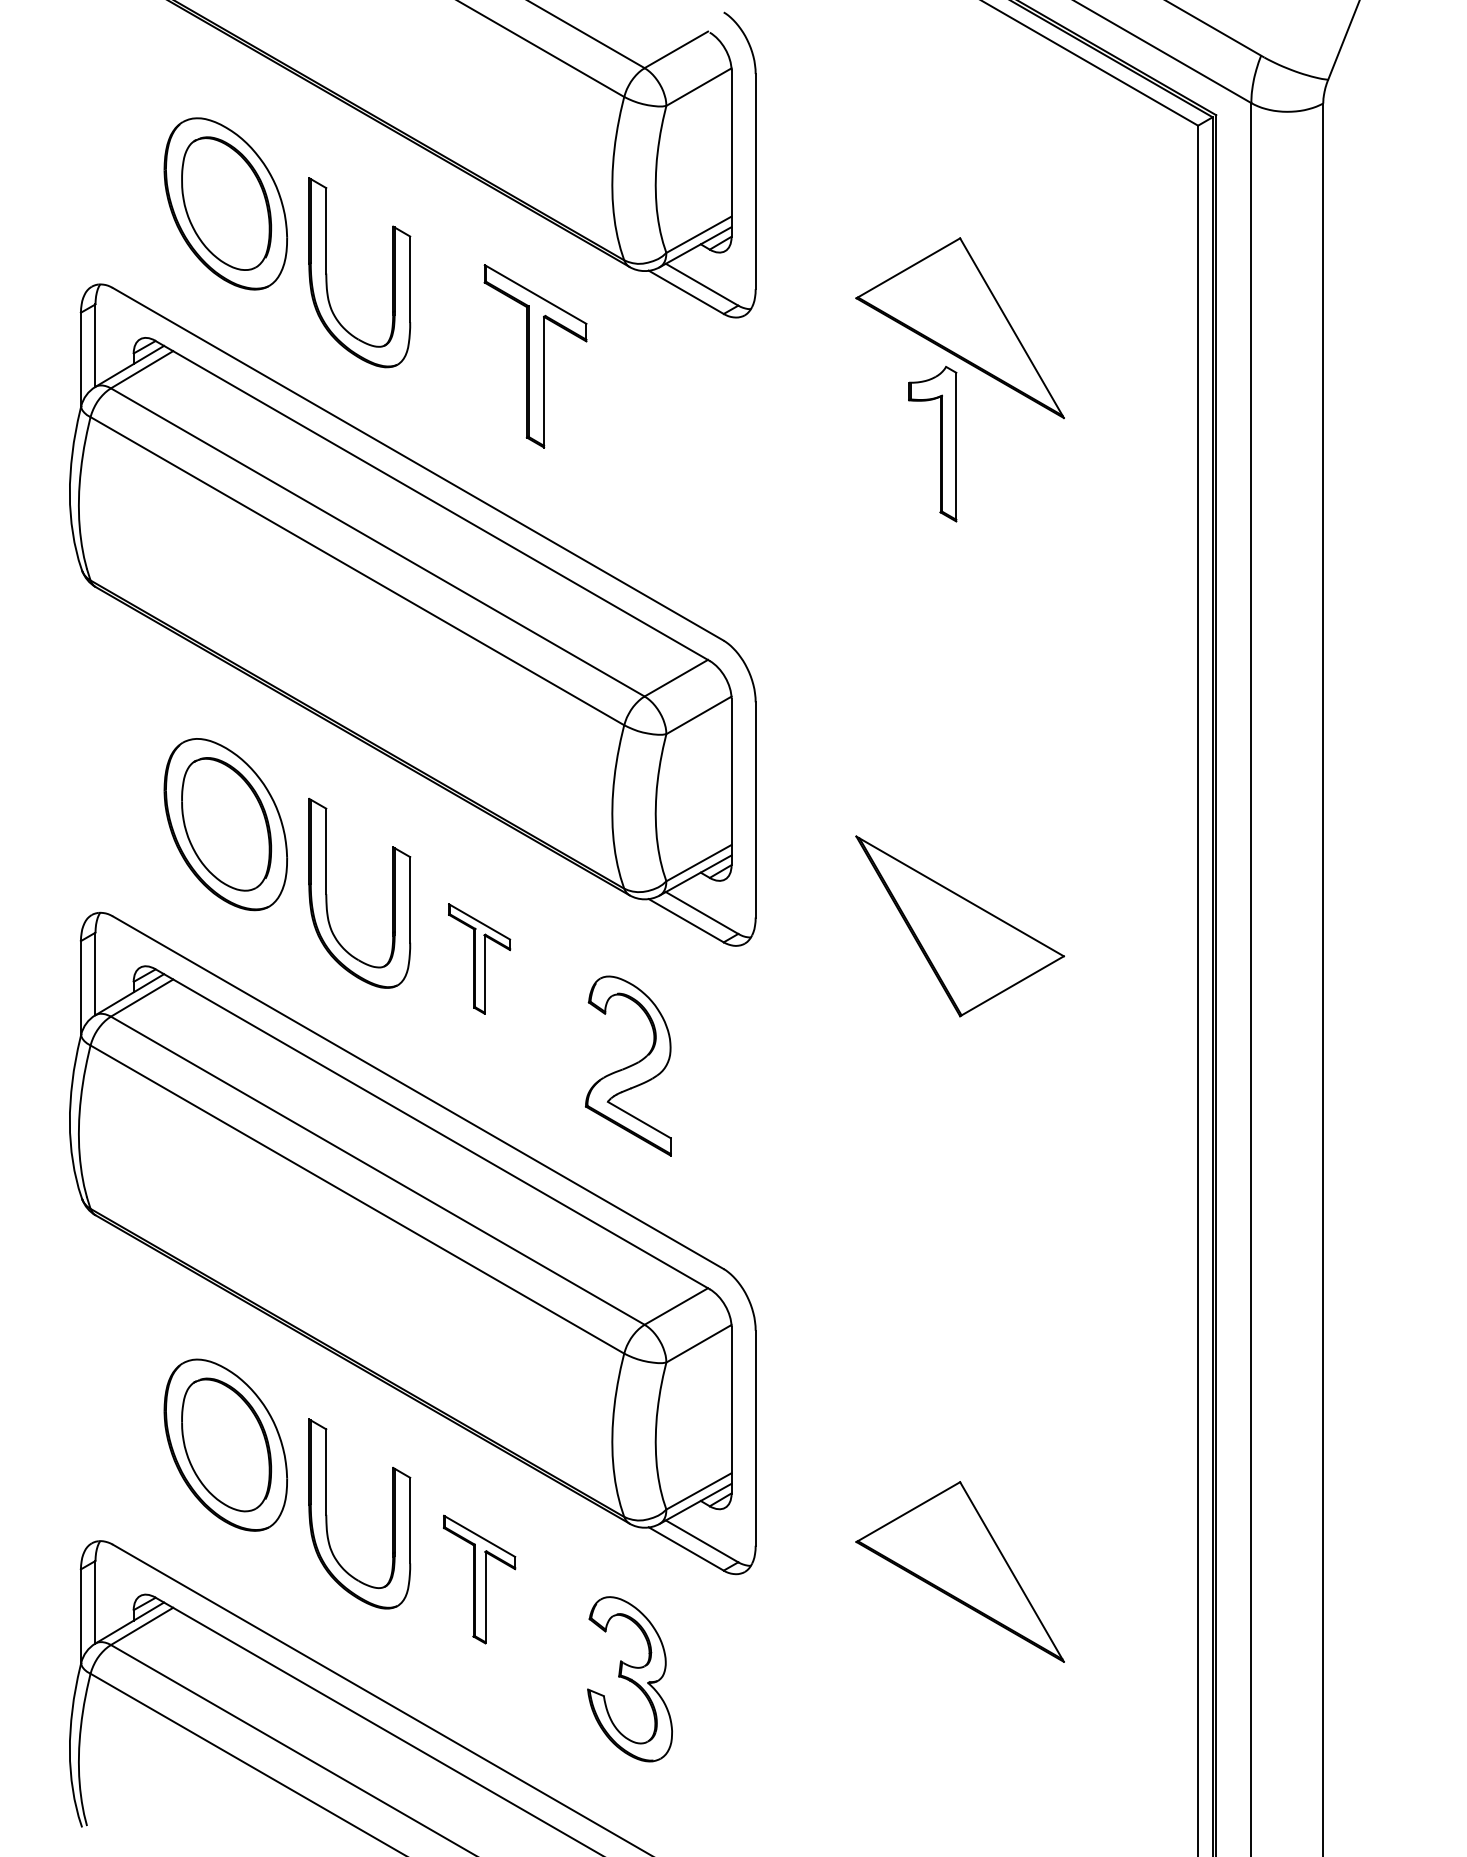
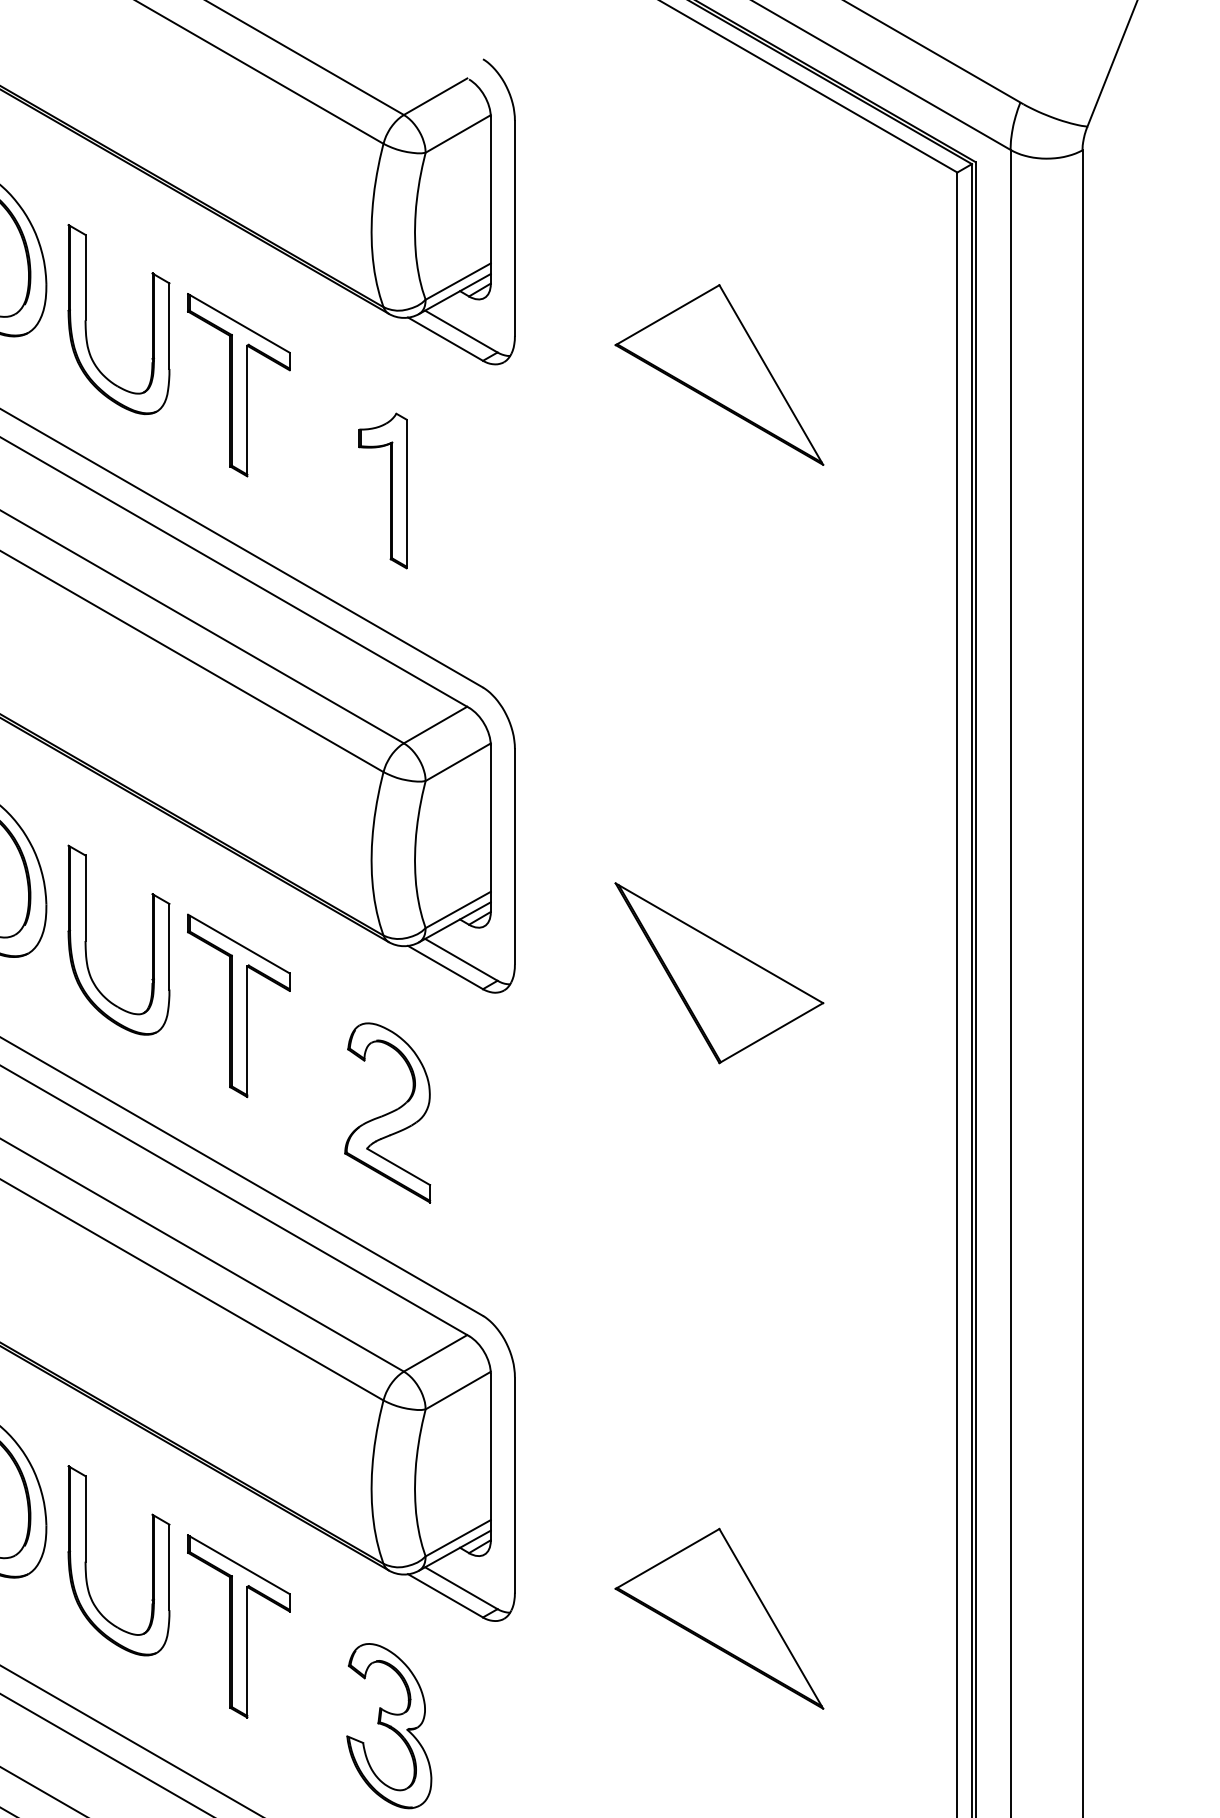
part: (535, 356) -> (238, 385), moved
part: (940, 444) -> (390, 491), moved
part: (479, 958) -> (238, 1005), size x1.67
part: (479, 1579) -> (238, 1626), size x1.43

